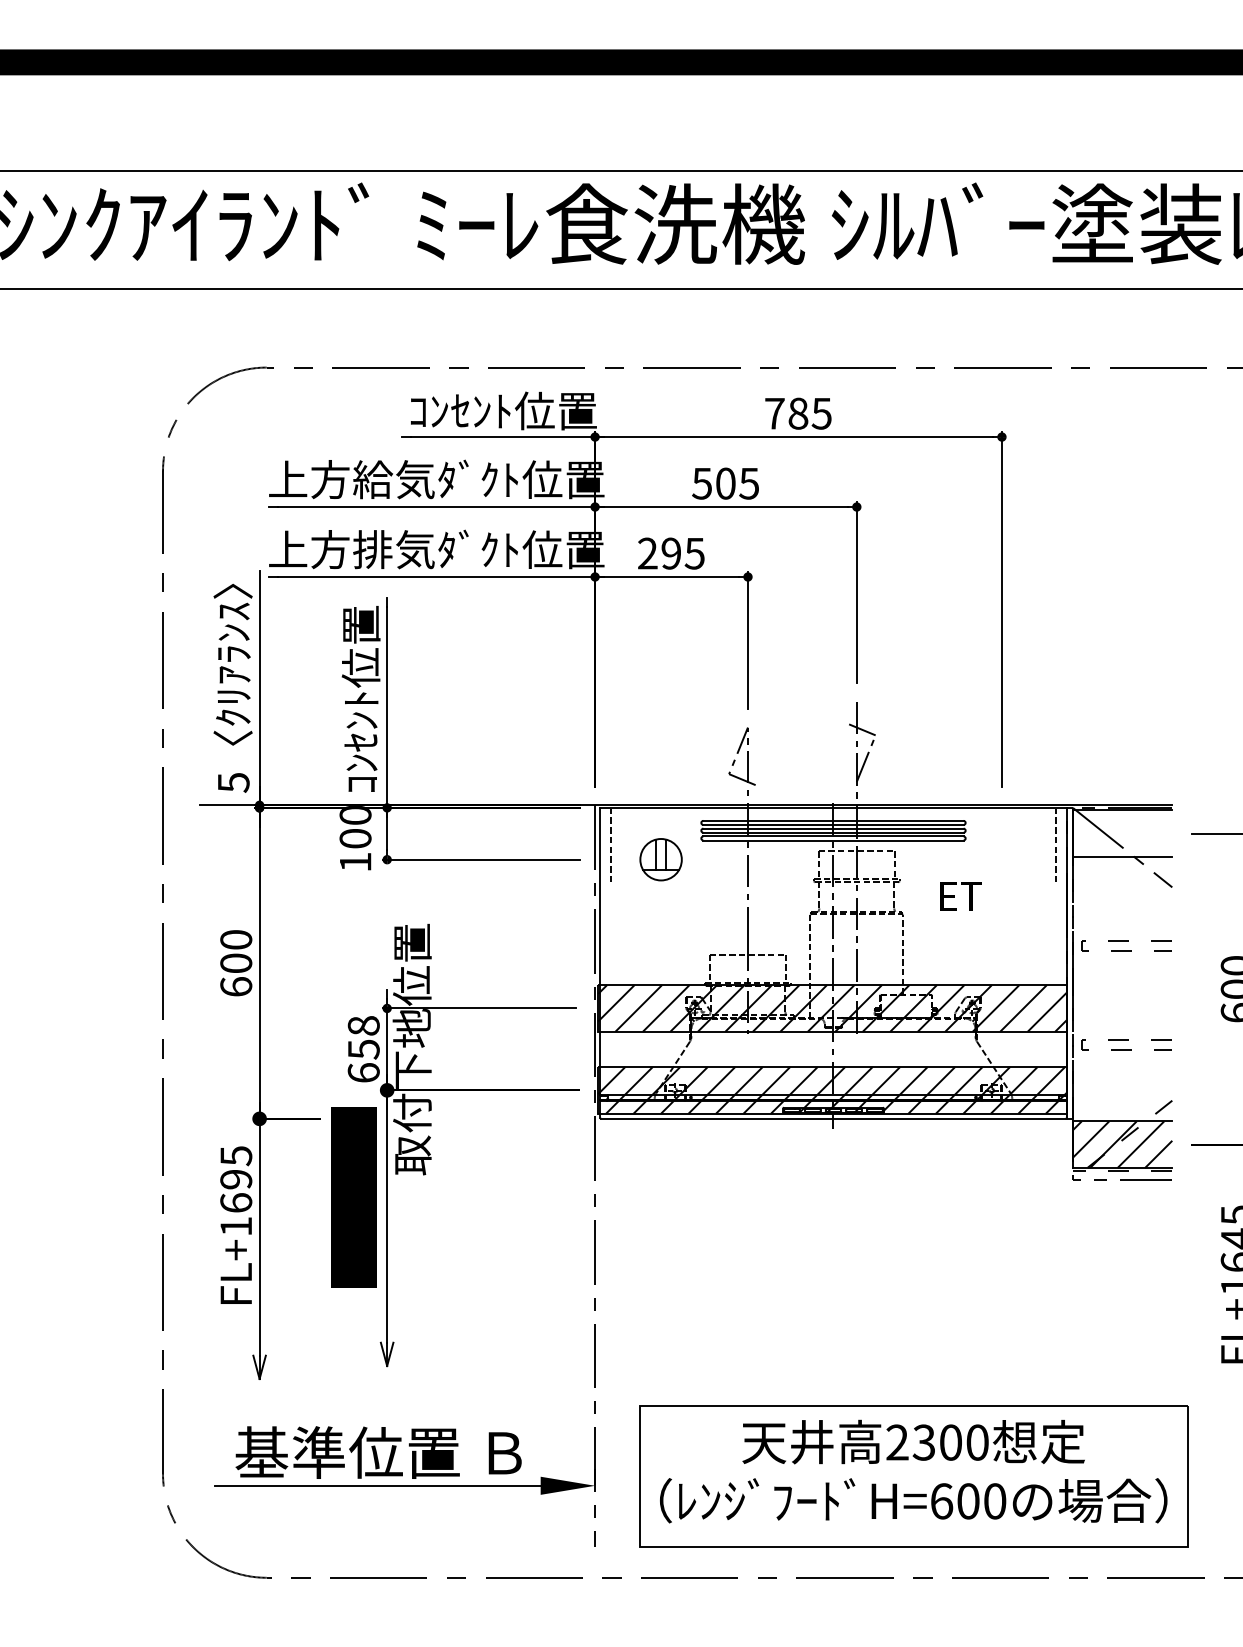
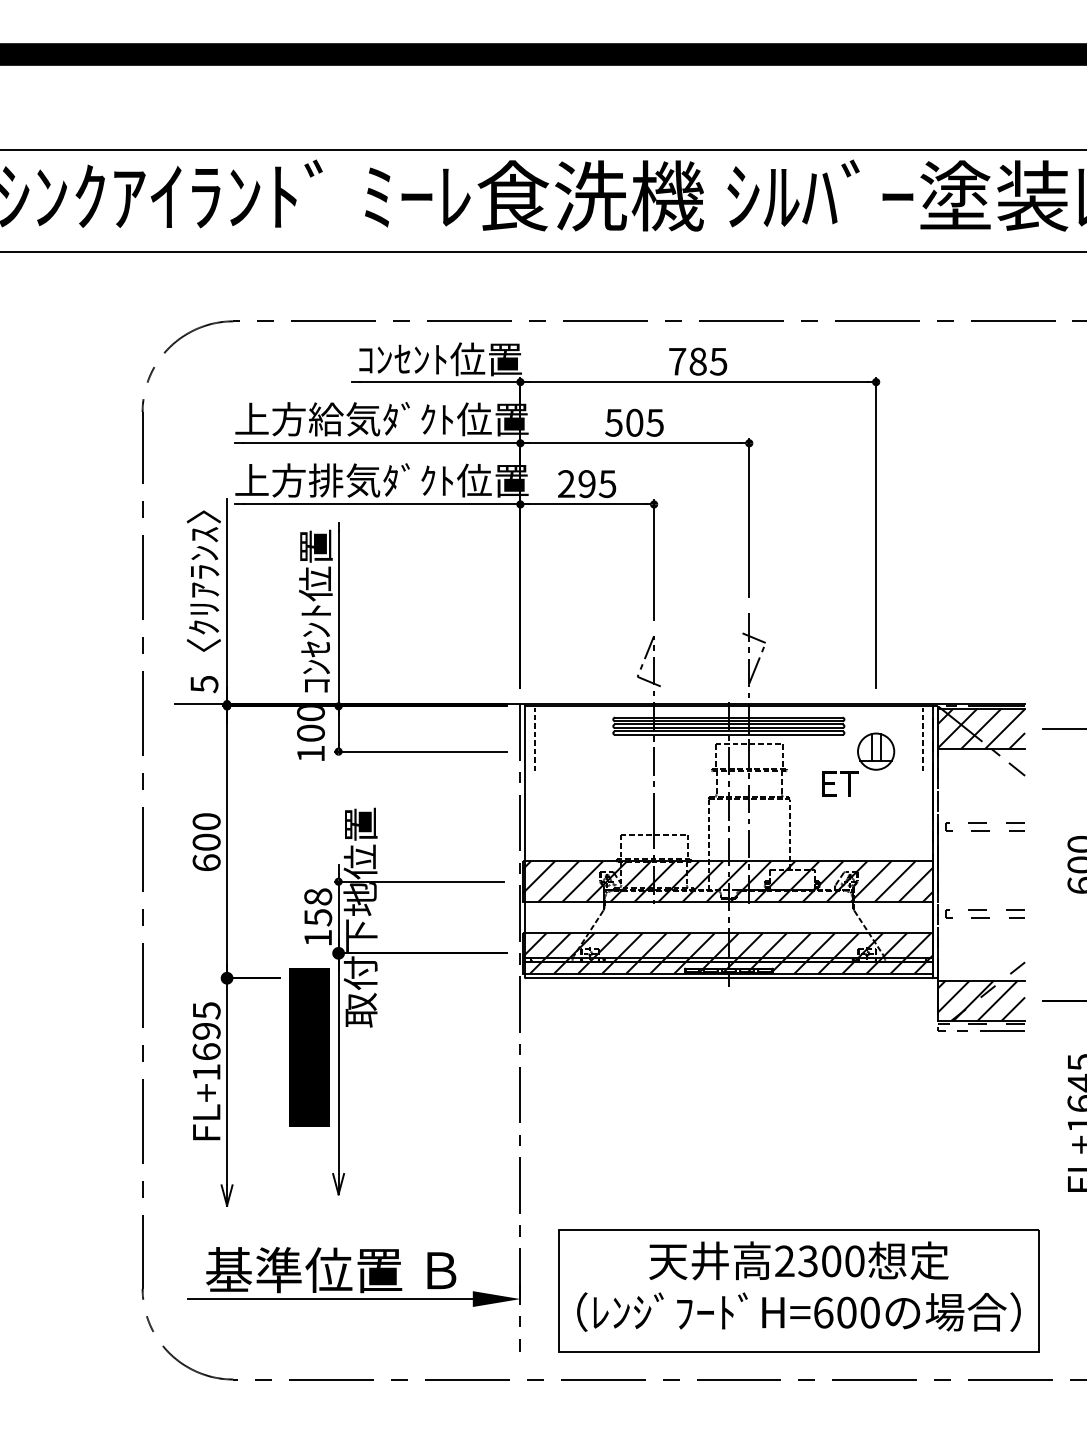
hatch: (1122, 833) -> (981, 728), added
part: (661, 859) -> (876, 751), moved
text: (364, 1072) -> (318, 937), 658 -> 158

